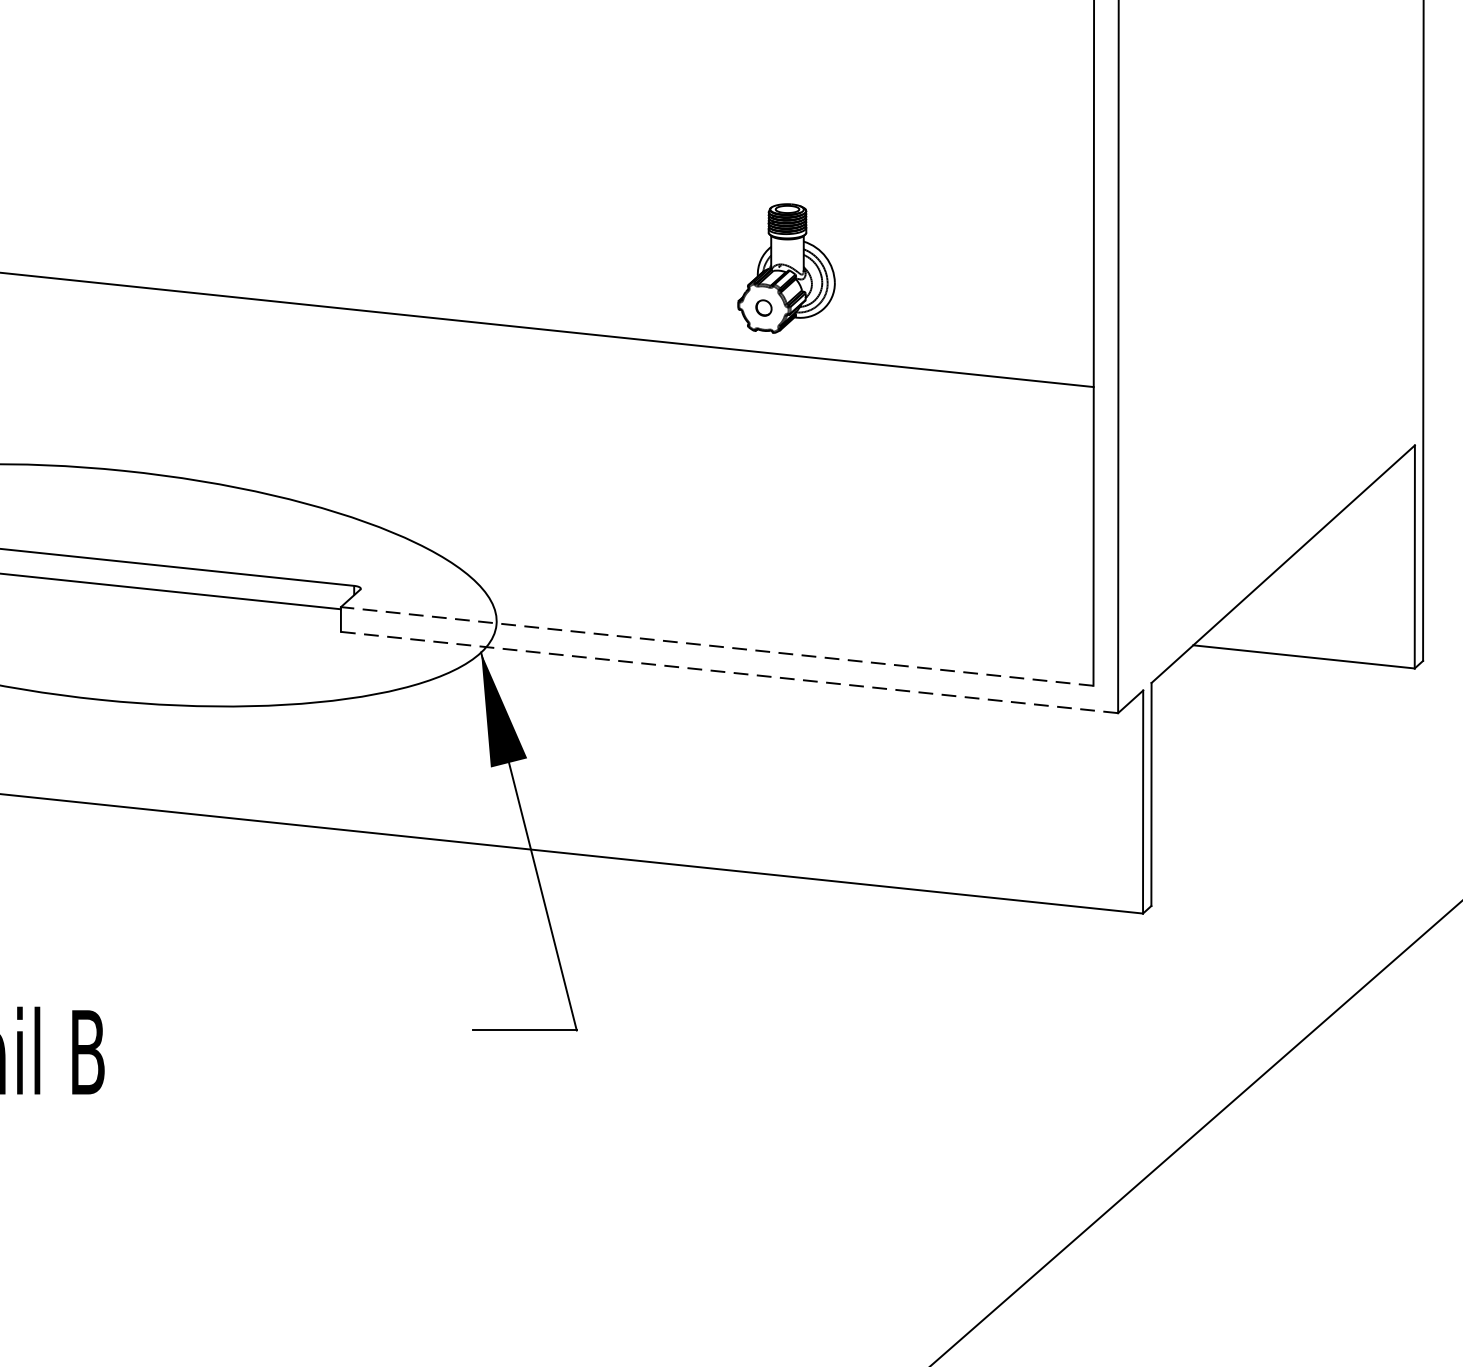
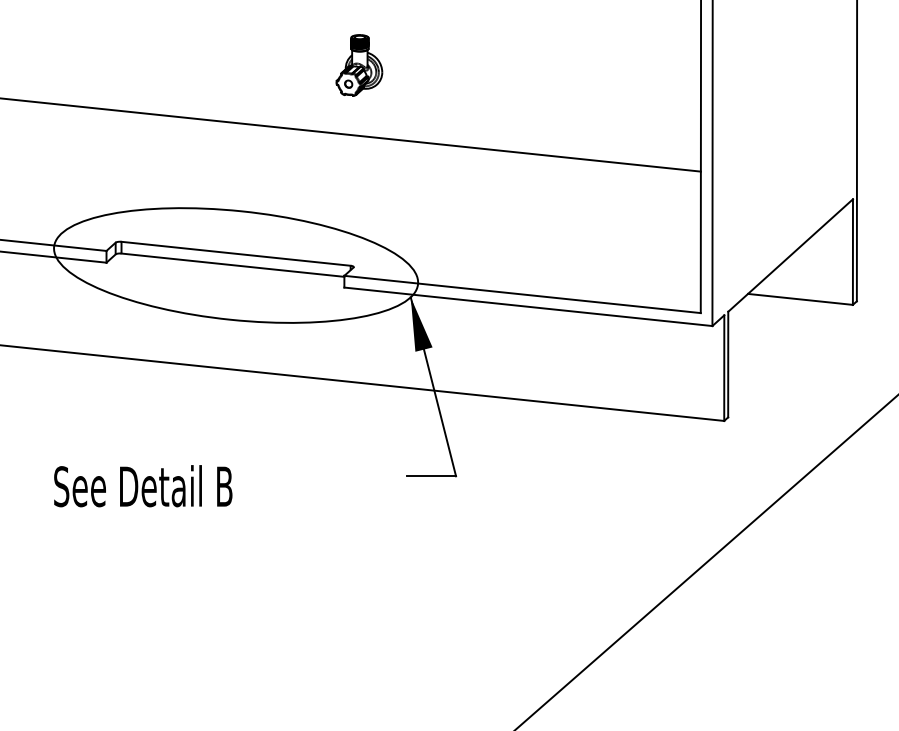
part: (786, 268) -> (359, 65), moved
line: (717, 646) -> (522, 294), dashed -> solid
line: (729, 671) -> (528, 306), dashed -> solid

